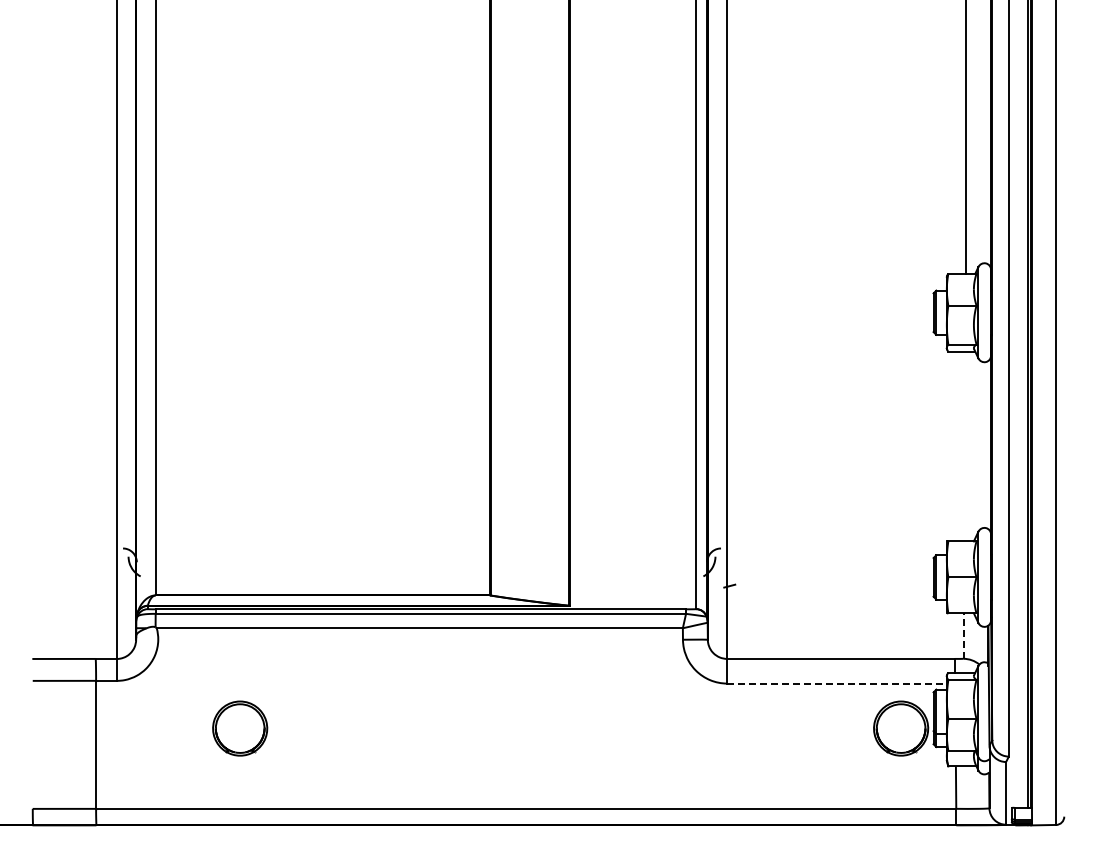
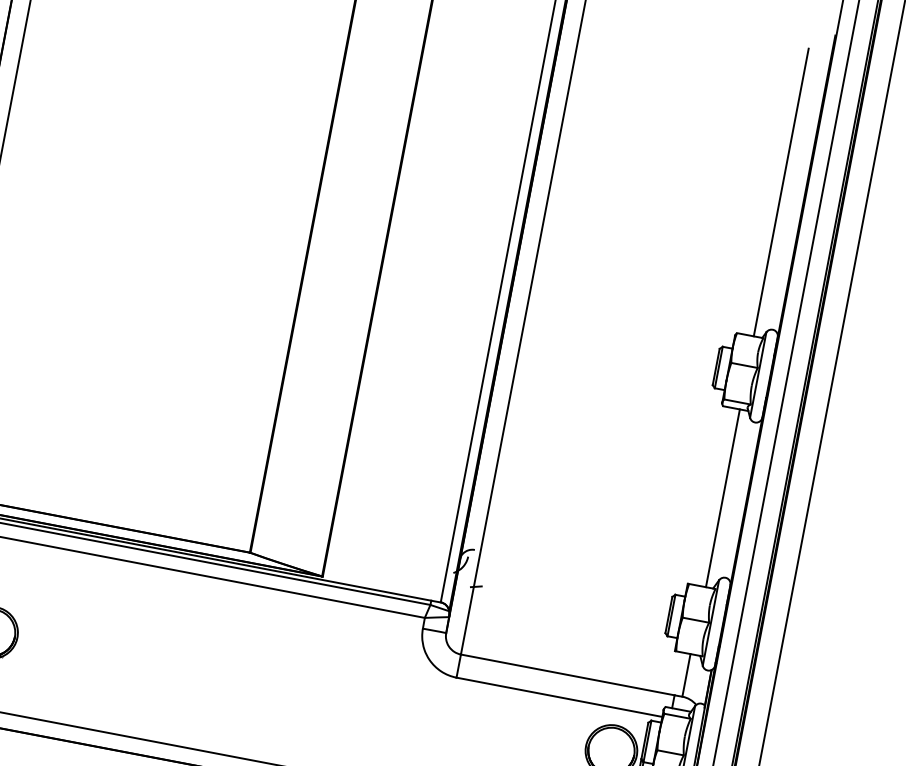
line: (966, 446) -> (723, 498), added
line: (963, 636) -> (686, 675), dashed -> solid
line: (837, 683) -> (559, 697), dashed -> solid

